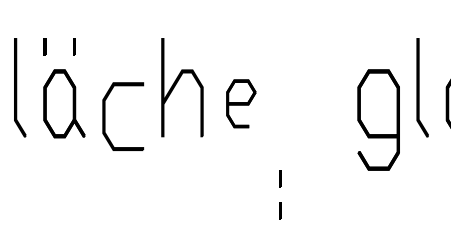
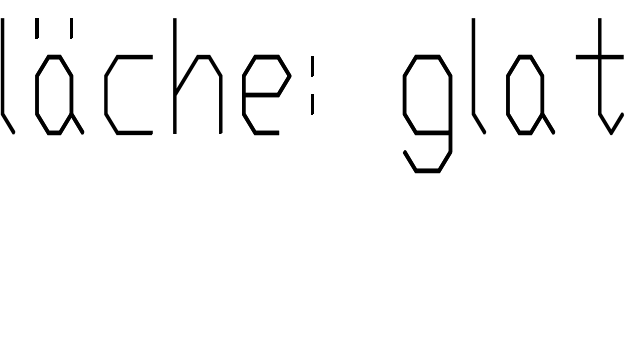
part: (241, 103) -> (266, 94), size x1.43
part: (105, 116) -> (107, 94), moved
line: (280, 187) -> (312, 76), moved

